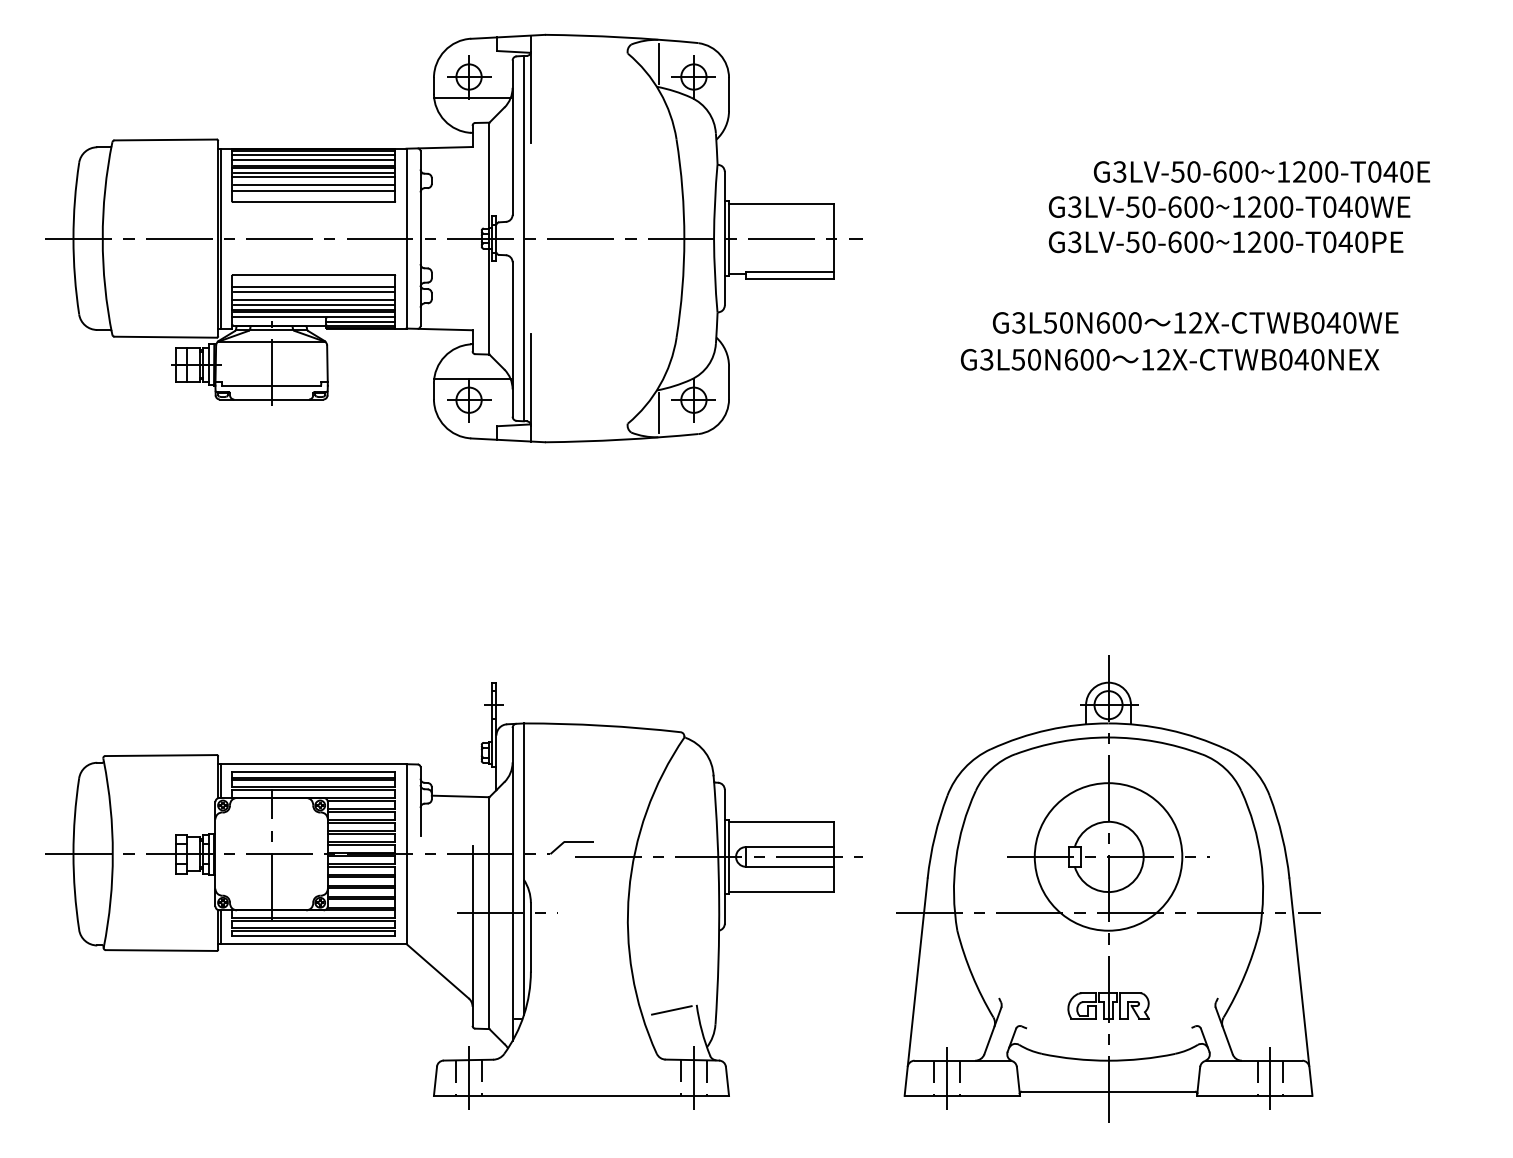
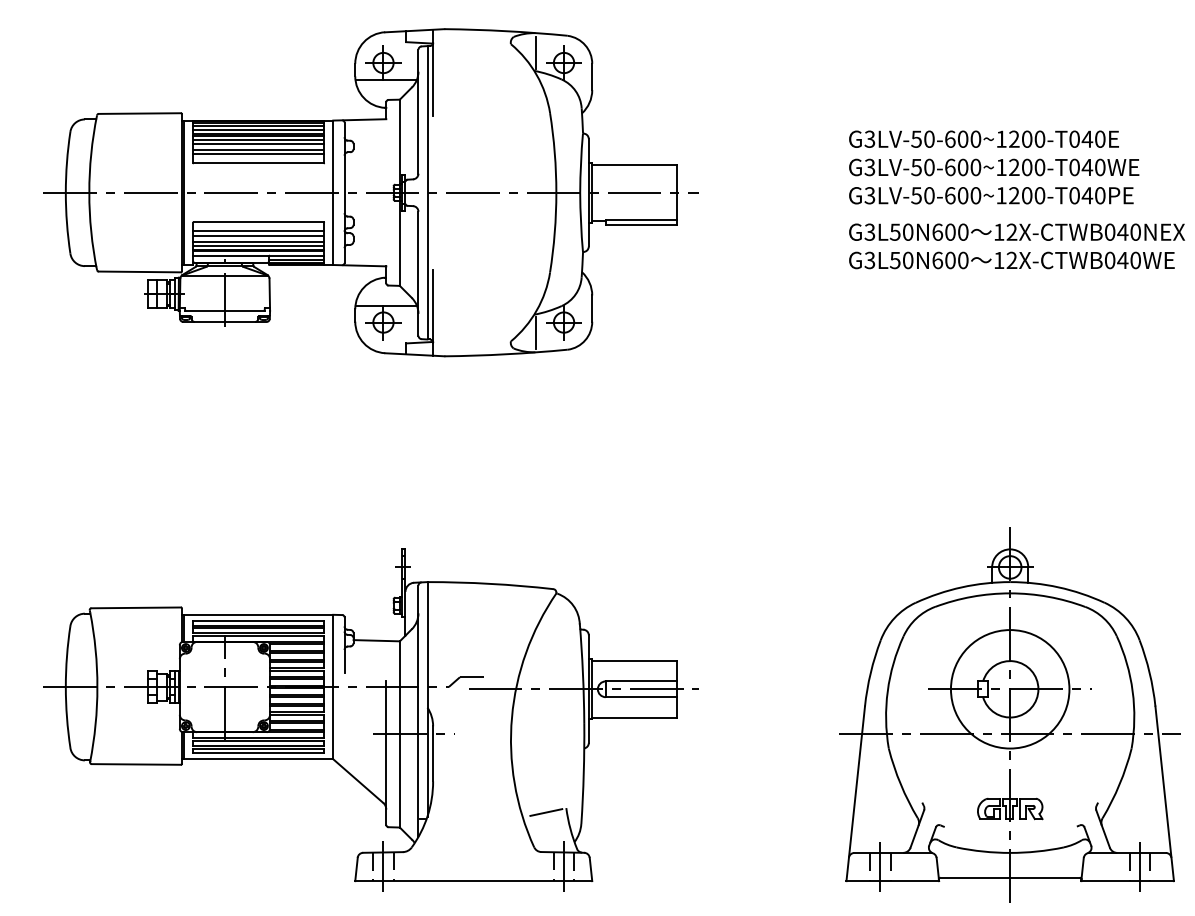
text: (1262, 171) -> (984, 138), moved
text: (1195, 322) -> (1011, 260), moved
text: (1170, 359) -> (1017, 232), moved
part: (1108, 888) -> (1010, 714), moved

